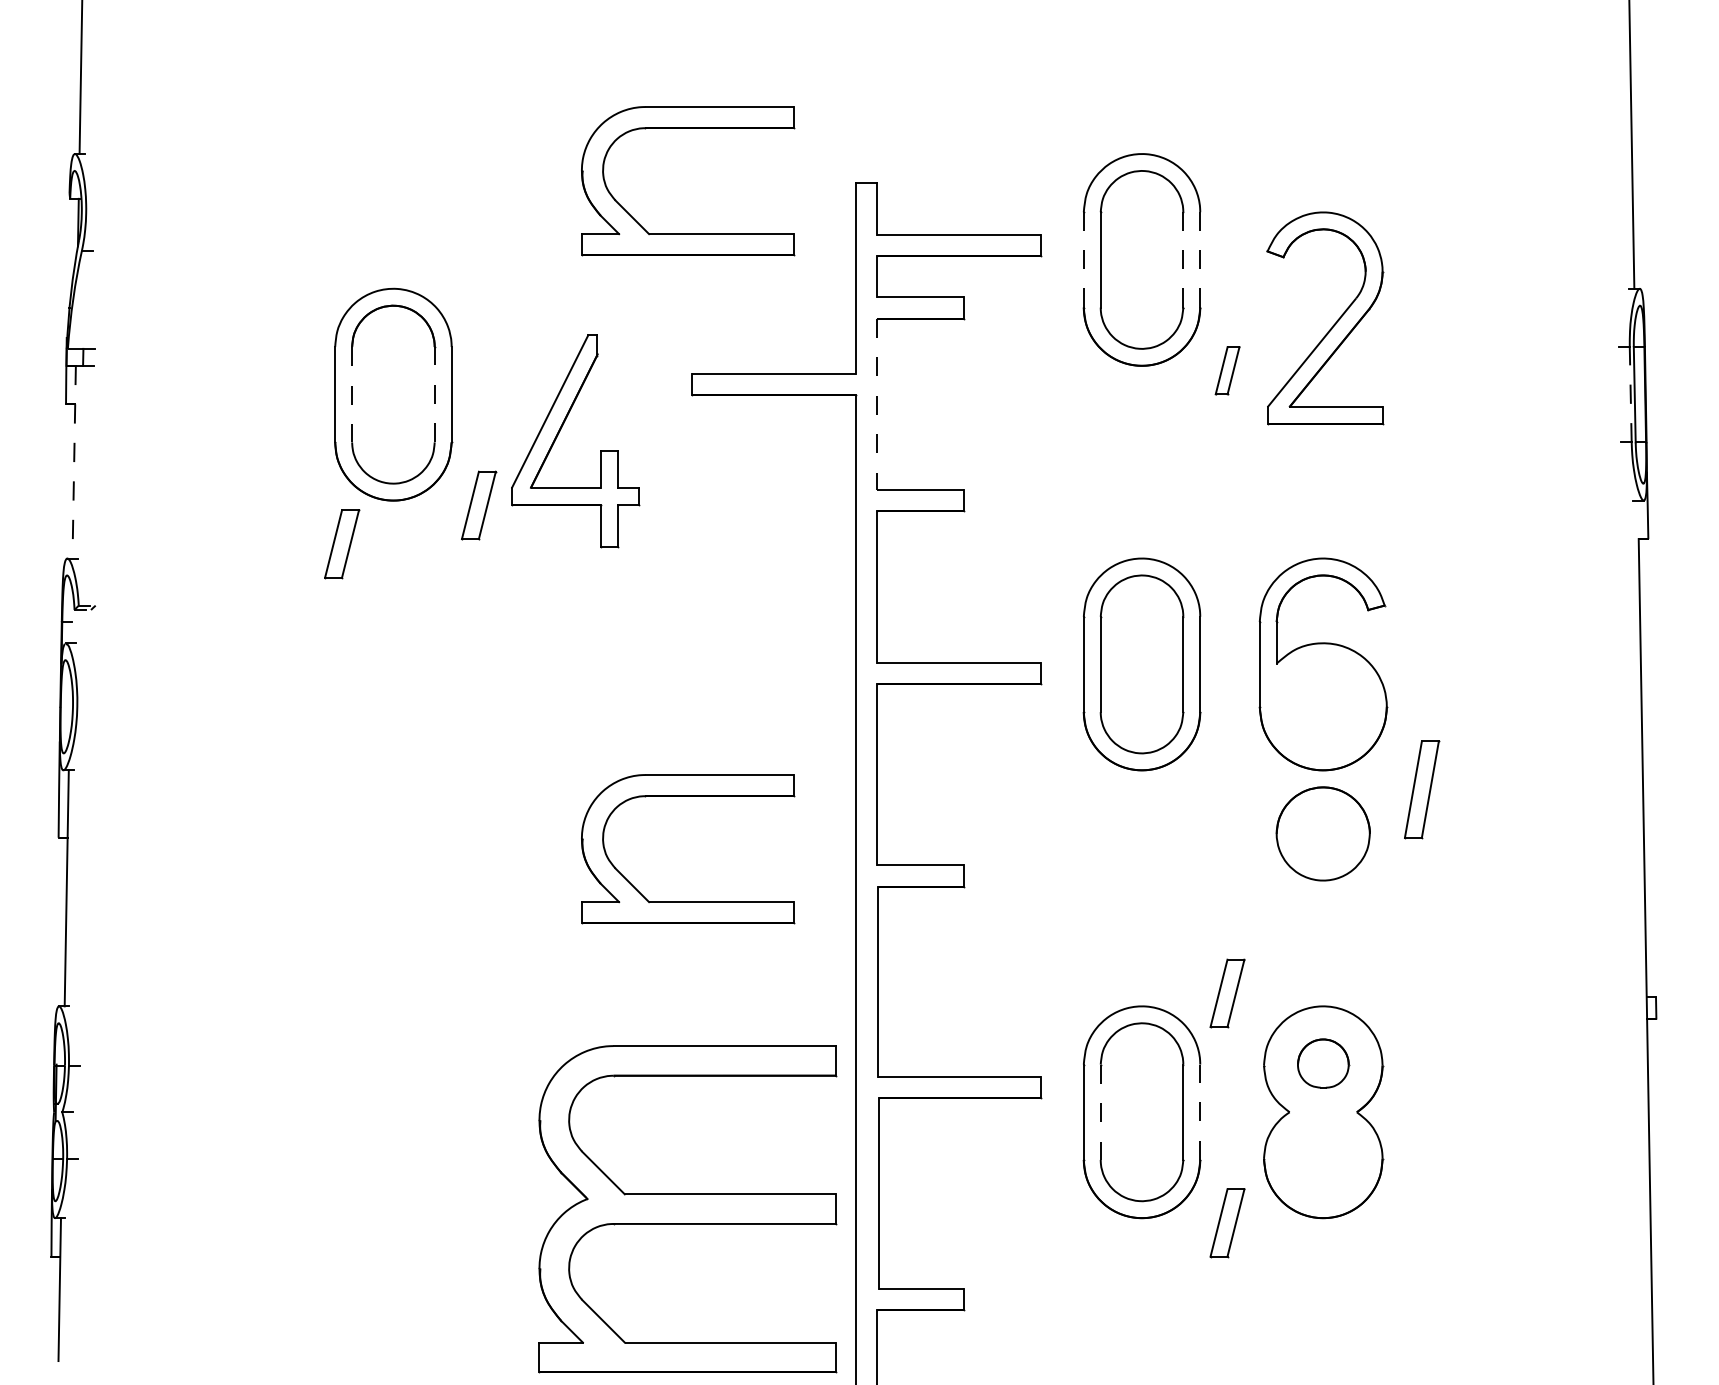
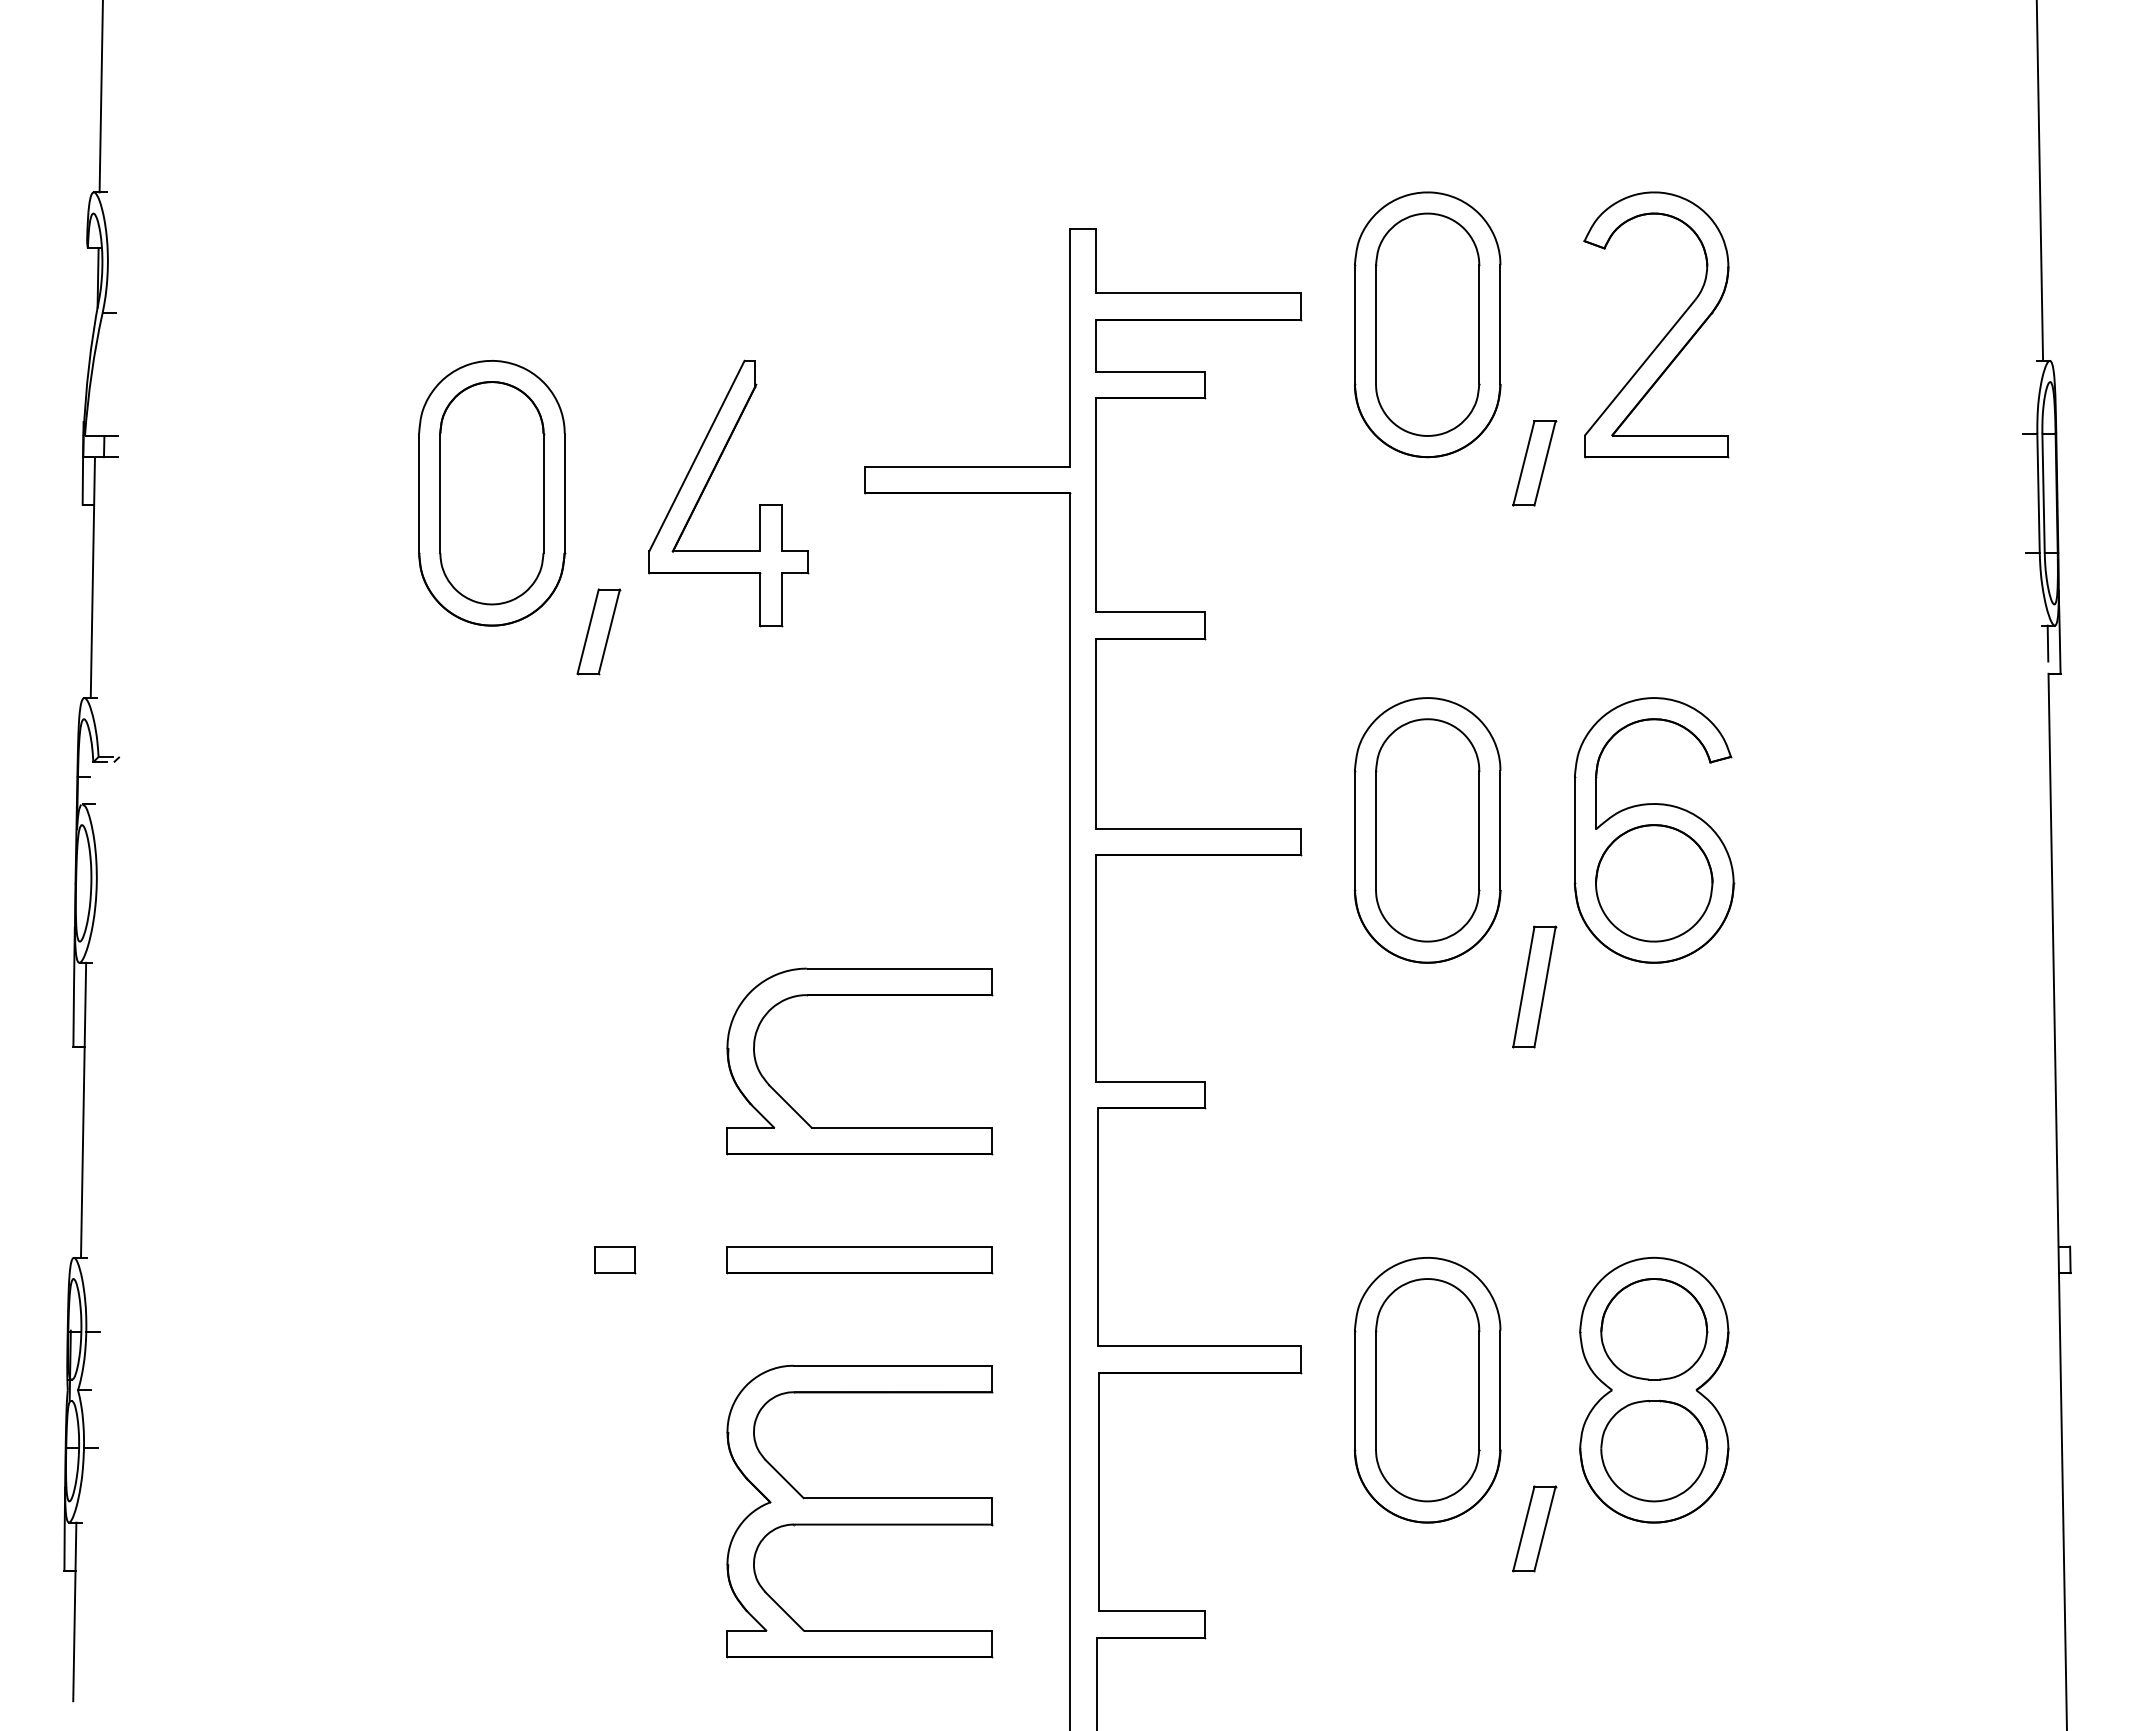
part: (687, 128) -> (859, 160), removed
line: (1083, 259) -> (1354, 324), dashed -> solid
line: (1183, 259) -> (1479, 324), dashed -> solid
line: (1200, 259) -> (1500, 324), dashed -> solid
part: (1333, 325) -> (1666, 333), moved
part: (1227, 370) -> (1534, 463), size x1.43
line: (352, 394) -> (440, 493), dashed -> solid
line: (434, 394) -> (543, 493), dashed -> solid
line: (1630, 394) -> (2038, 493), dashed -> solid
line: (877, 404) -> (1096, 505), dashed -> solid
part: (559, 433) -> (708, 483), moved
line: (73, 462) -> (92, 578), dashed -> solid
line: (1637, 514) -> (2047, 643), added
part: (341, 543) -> (427, 679), removed
part: (1421, 789) -> (1534, 986), moved
part: (1323, 834) -> (1654, 883), moved
part: (1227, 993) -> (1534, 1241), removed
part: (492, 1008) -> (615, 1260), added
part: (687, 1008) -> (859, 1260), added
part: (1323, 1063) -> (1654, 1329), size x1.67
line: (1101, 1112) -> (1376, 1390), dashed -> solid
line: (1200, 1112) -> (1500, 1390), dashed -> solid
part: (1323, 1161) -> (1654, 1451), added
part: (687, 1209) -> (859, 1511), size x0.71

